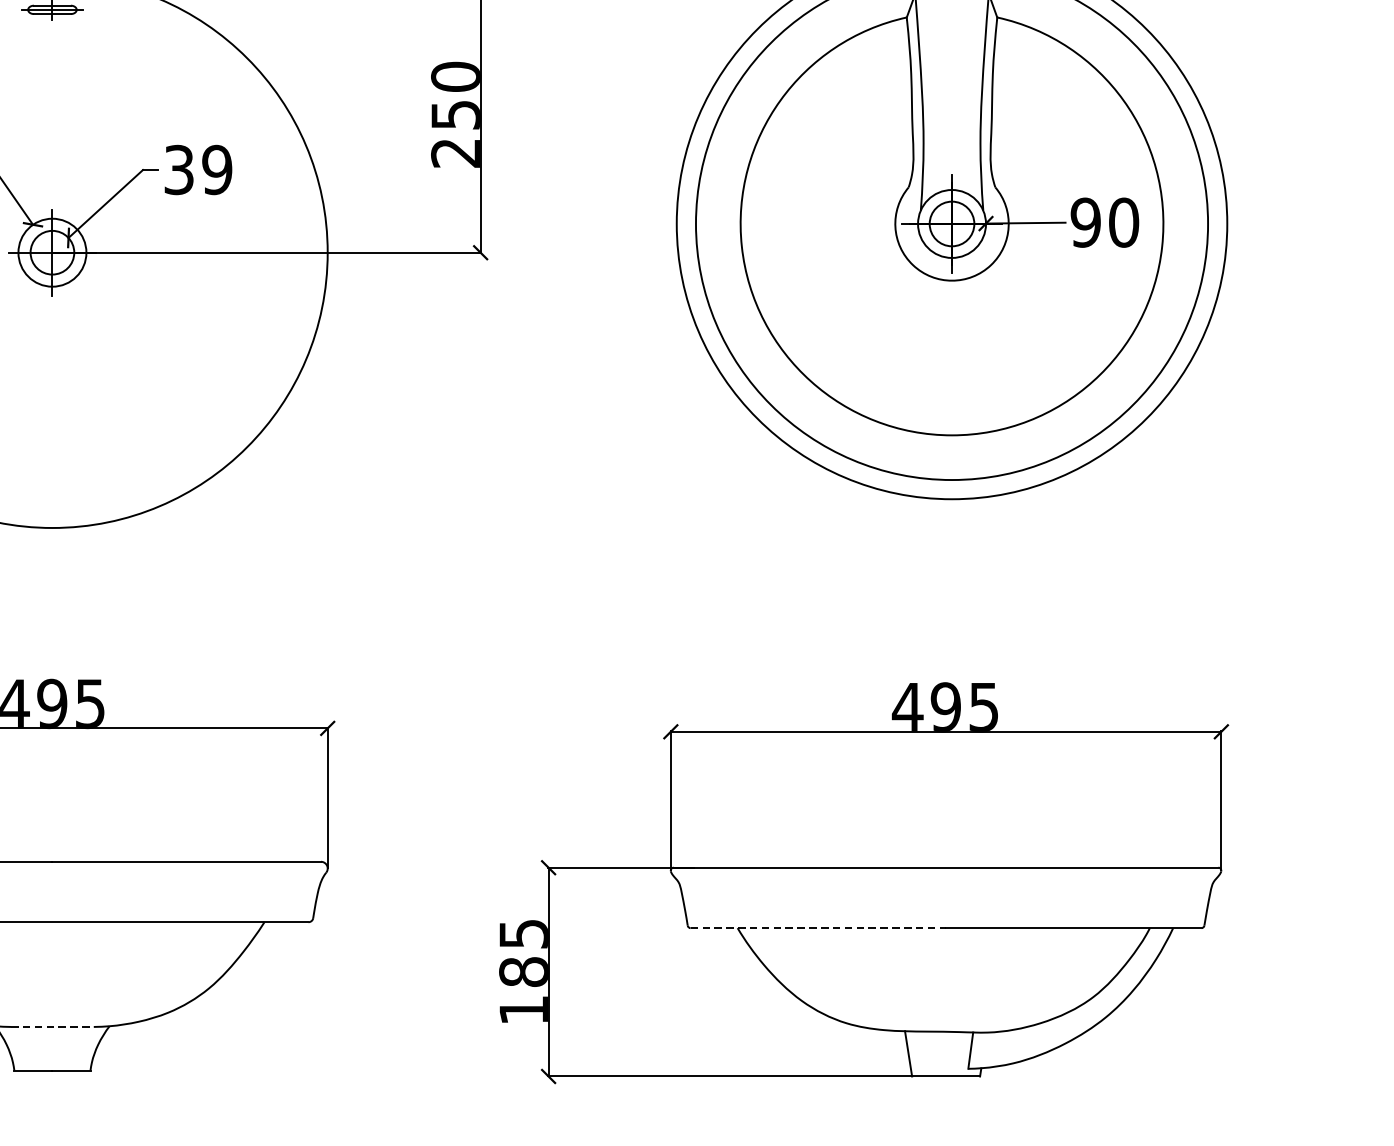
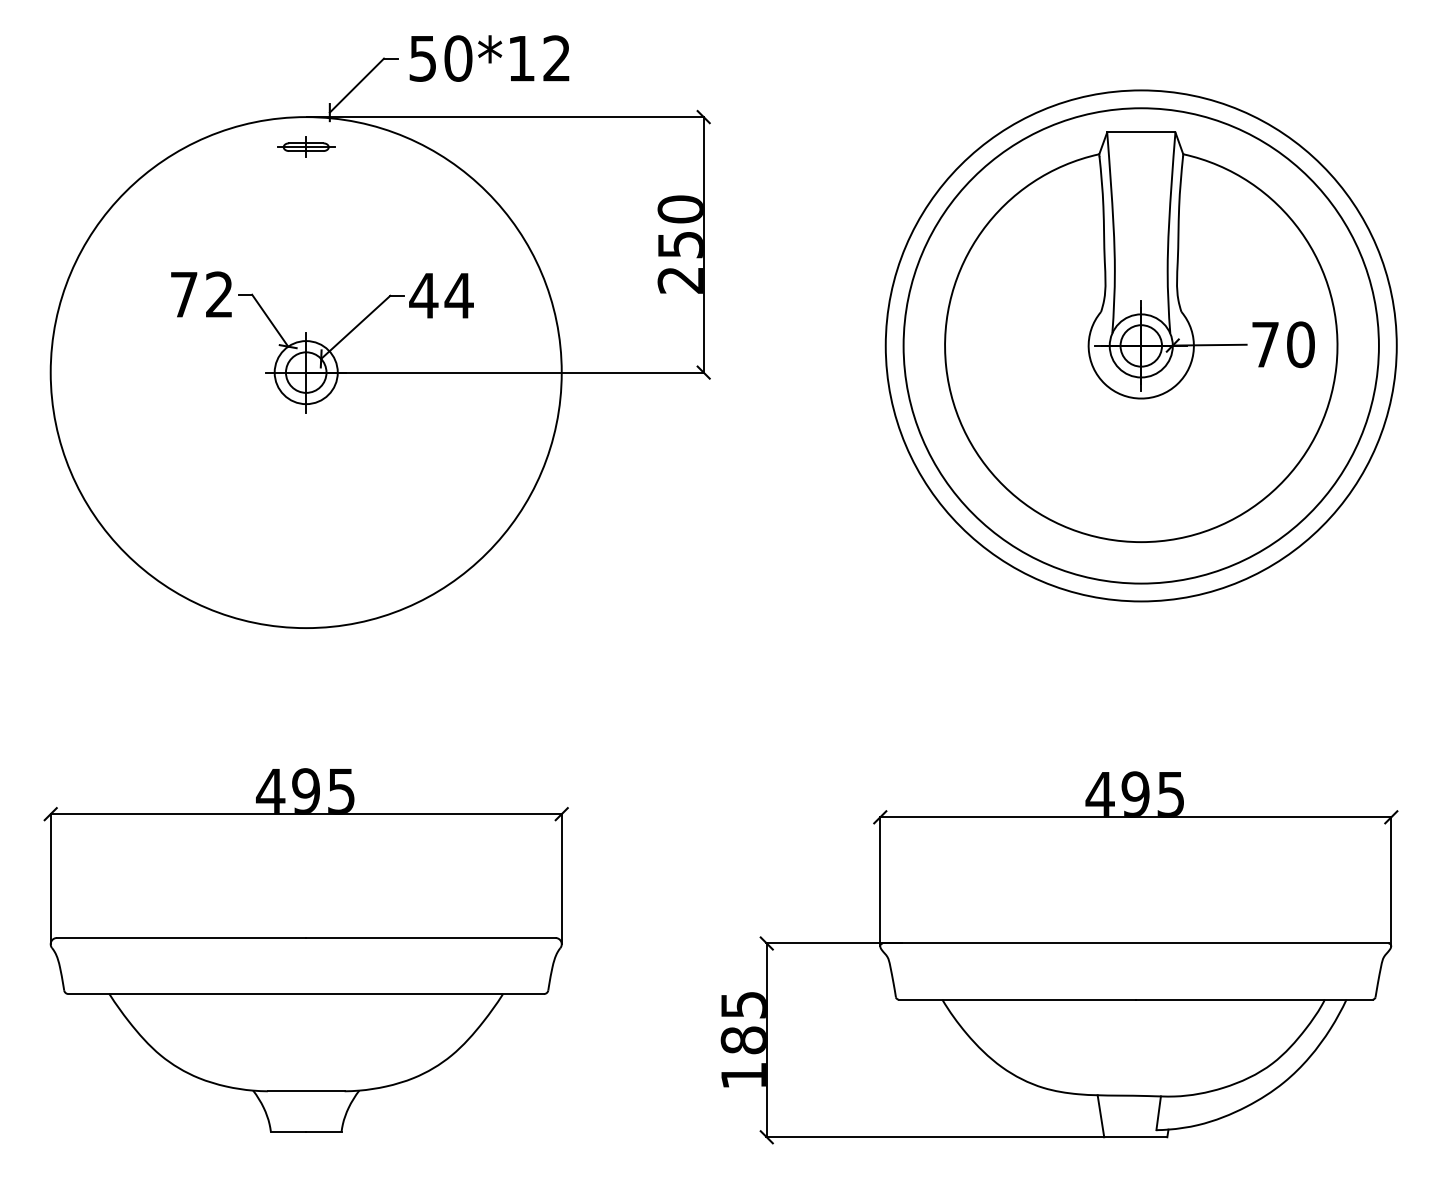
text: (198, 169) -> (441, 295), 39 -> 44
text: (1085, 222) -> (1265, 344), 90 -> 70
line: (818, 928) -> (1017, 999), dashed -> solid
line: (52, 1027) -> (306, 1091), dashed -> solid

